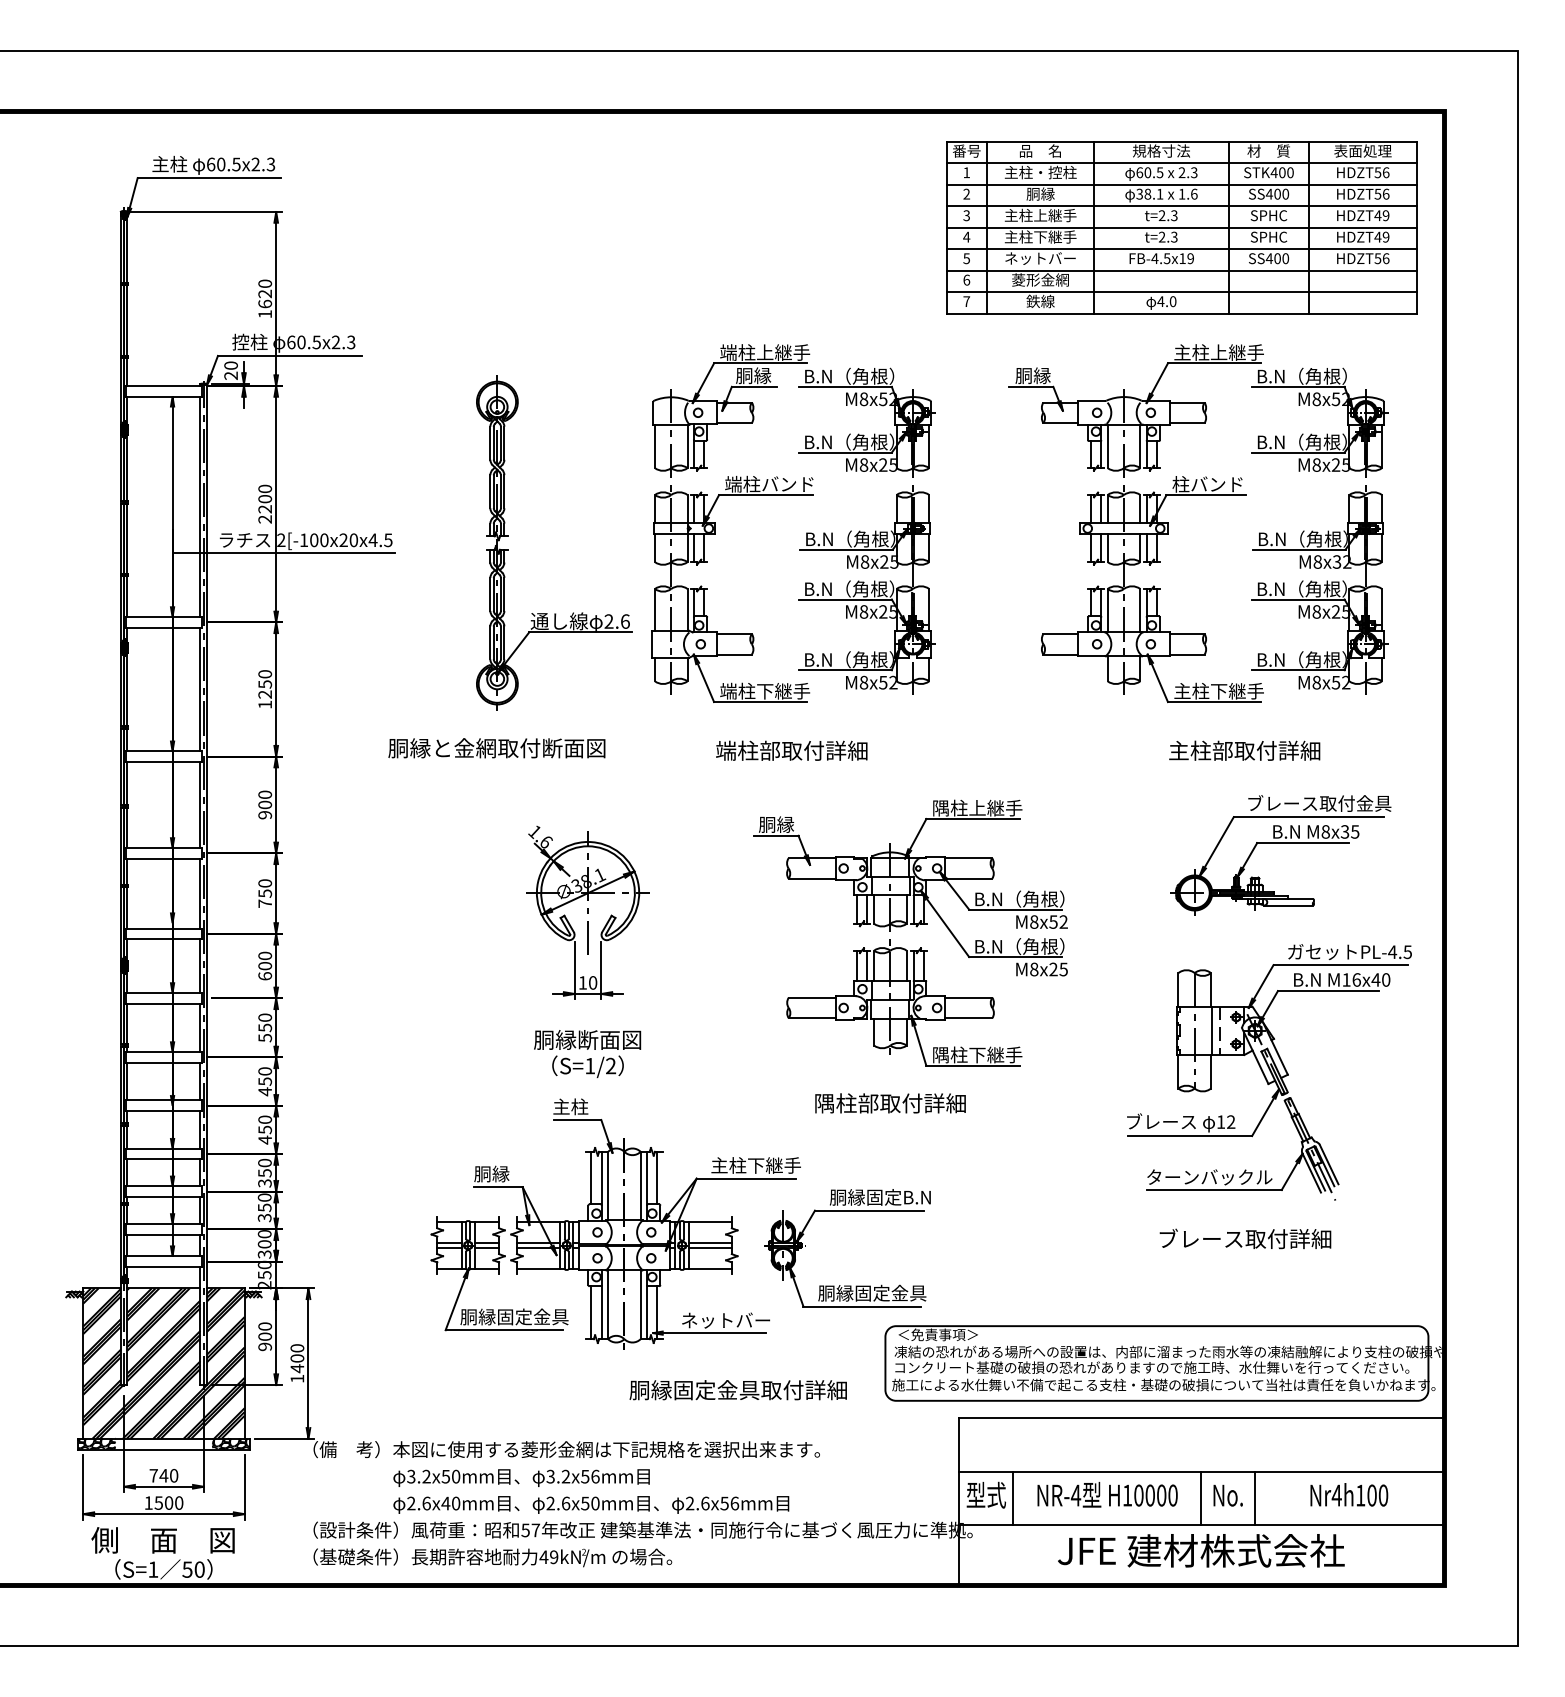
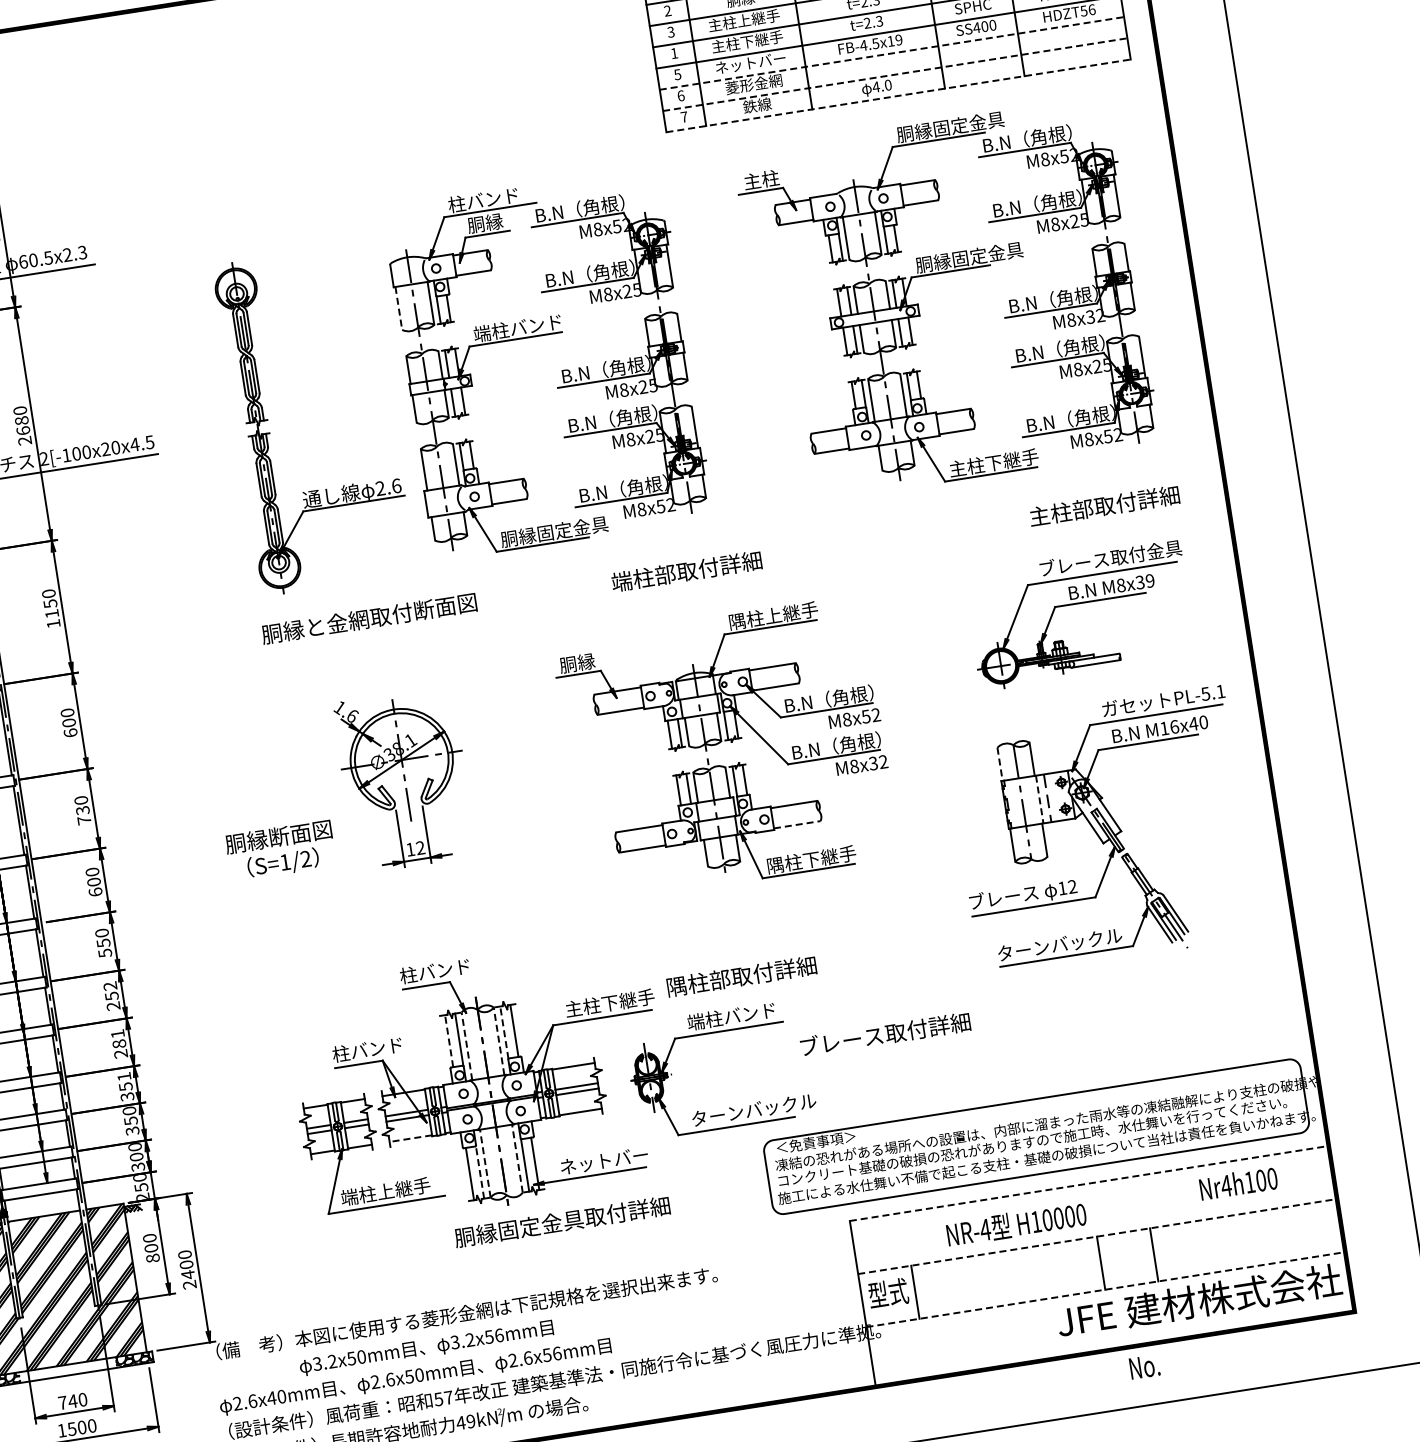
text: (966, 236) -> (674, 52), 4 -> 1
line: (1181, 270) -> (891, 53), solid -> dashed
line: (1181, 292) -> (895, 74), solid -> dashed
line: (1181, 313) -> (898, 95), solid -> dashed
text: (765, 352) -> (493, 198), 端柱上継手 -> 柱バンド
text: (1228, 352) -> (950, 126), 主柱上継手 -> 胴縁固定金具
text: (1032, 375) -> (760, 179), 胴縁 -> 主柱
line: (655, 446) -> (399, 308), solid -> dashed
text: (1226, 484) -> (969, 257), 柱バンド -> 胴縁固定金具
text: (265, 504) -> (22, 426), 2200 -> 2680
text: (774, 690) -> (554, 531), 端柱下継手 -> 胴縁固定金具
text: (264, 694) -> (51, 613), 1250 -> 1150
text: (496, 748) -> (368, 618), moved
text: (791, 750) -> (686, 571), moved
text: (1244, 750) -> (1104, 505), moved
text: (265, 814) -> (70, 732), 900 -> 600
text: (1355, 831) -> (1150, 580), M8x35 -> M8x39
text: (264, 893) -> (82, 810), 750 -> 730
text: (1399, 952) -> (1212, 693), PL-4.5 -> PL-5.1
text: (1058, 969) -> (878, 762), M8x25 -> M8x32
text: (593, 982) -> (420, 847), 10 -> 12
line: (1178, 989) -> (1000, 763), solid -> dashed
line: (968, 1018) -> (797, 825), solid -> dashed
line: (1212, 1031) -> (1040, 800), solid -> dashed
text: (587, 1053) -> (280, 850), moved
text: (265, 1081) -> (112, 996), 450 -> 252
text: (890, 1103) -> (741, 976), moved
text: (587, 1106) -> (434, 970), 主柱 -> 柱バンド
text: (265, 1129) -> (119, 1043), 450 -> 281
text: (264, 1162) -> (123, 1076), 350 -> 351
text: (509, 1173) -> (367, 1049), 胴縁 -> 柱バンド
line: (591, 1177) -> (449, 1040), solid -> dashed
line: (647, 1178) -> (504, 1032), solid -> dashed
line: (608, 1185) -> (467, 1045), solid -> dashed
line: (640, 1185) -> (498, 1040), solid -> dashed
text: (879, 1197) -> (736, 1015), 胴縁固定B.N -> 端柱バンド
text: (1245, 1238) -> (885, 1033), moved
line: (537, 1268) -> (409, 1138), solid -> dashed
text: (881, 1292) -> (753, 1109), 胴縁固定金具 -> ターンバックル
line: (608, 1304) -> (485, 1163), solid -> dashed
line: (640, 1304) -> (517, 1158), solid -> dashed
line: (601, 1312) -> (479, 1172), solid -> dashed
text: (514, 1316) -> (394, 1189), 胴縁固定金具 -> 端柱上継手
text: (264, 1346) -> (152, 1258), 900 -> 800
text: (296, 1378) -> (188, 1284), 1400 -> 2400
text: (737, 1390) -> (561, 1222), moved
line: (1201, 1417) -> (1088, 1183), solid -> dashed
line: (1201, 1471) -> (1097, 1236), solid -> dashed
text: (1107, 1494) -> (1016, 1223), moved
text: (1349, 1494) -> (1238, 1183), moved
text: (1227, 1495) -> (1144, 1366), moved
text: (591, 1504) -> (415, 1376), moved
line: (1201, 1525) -> (1105, 1289), solid -> dashed
text: (1201, 1550) -> (1199, 1300), moved

